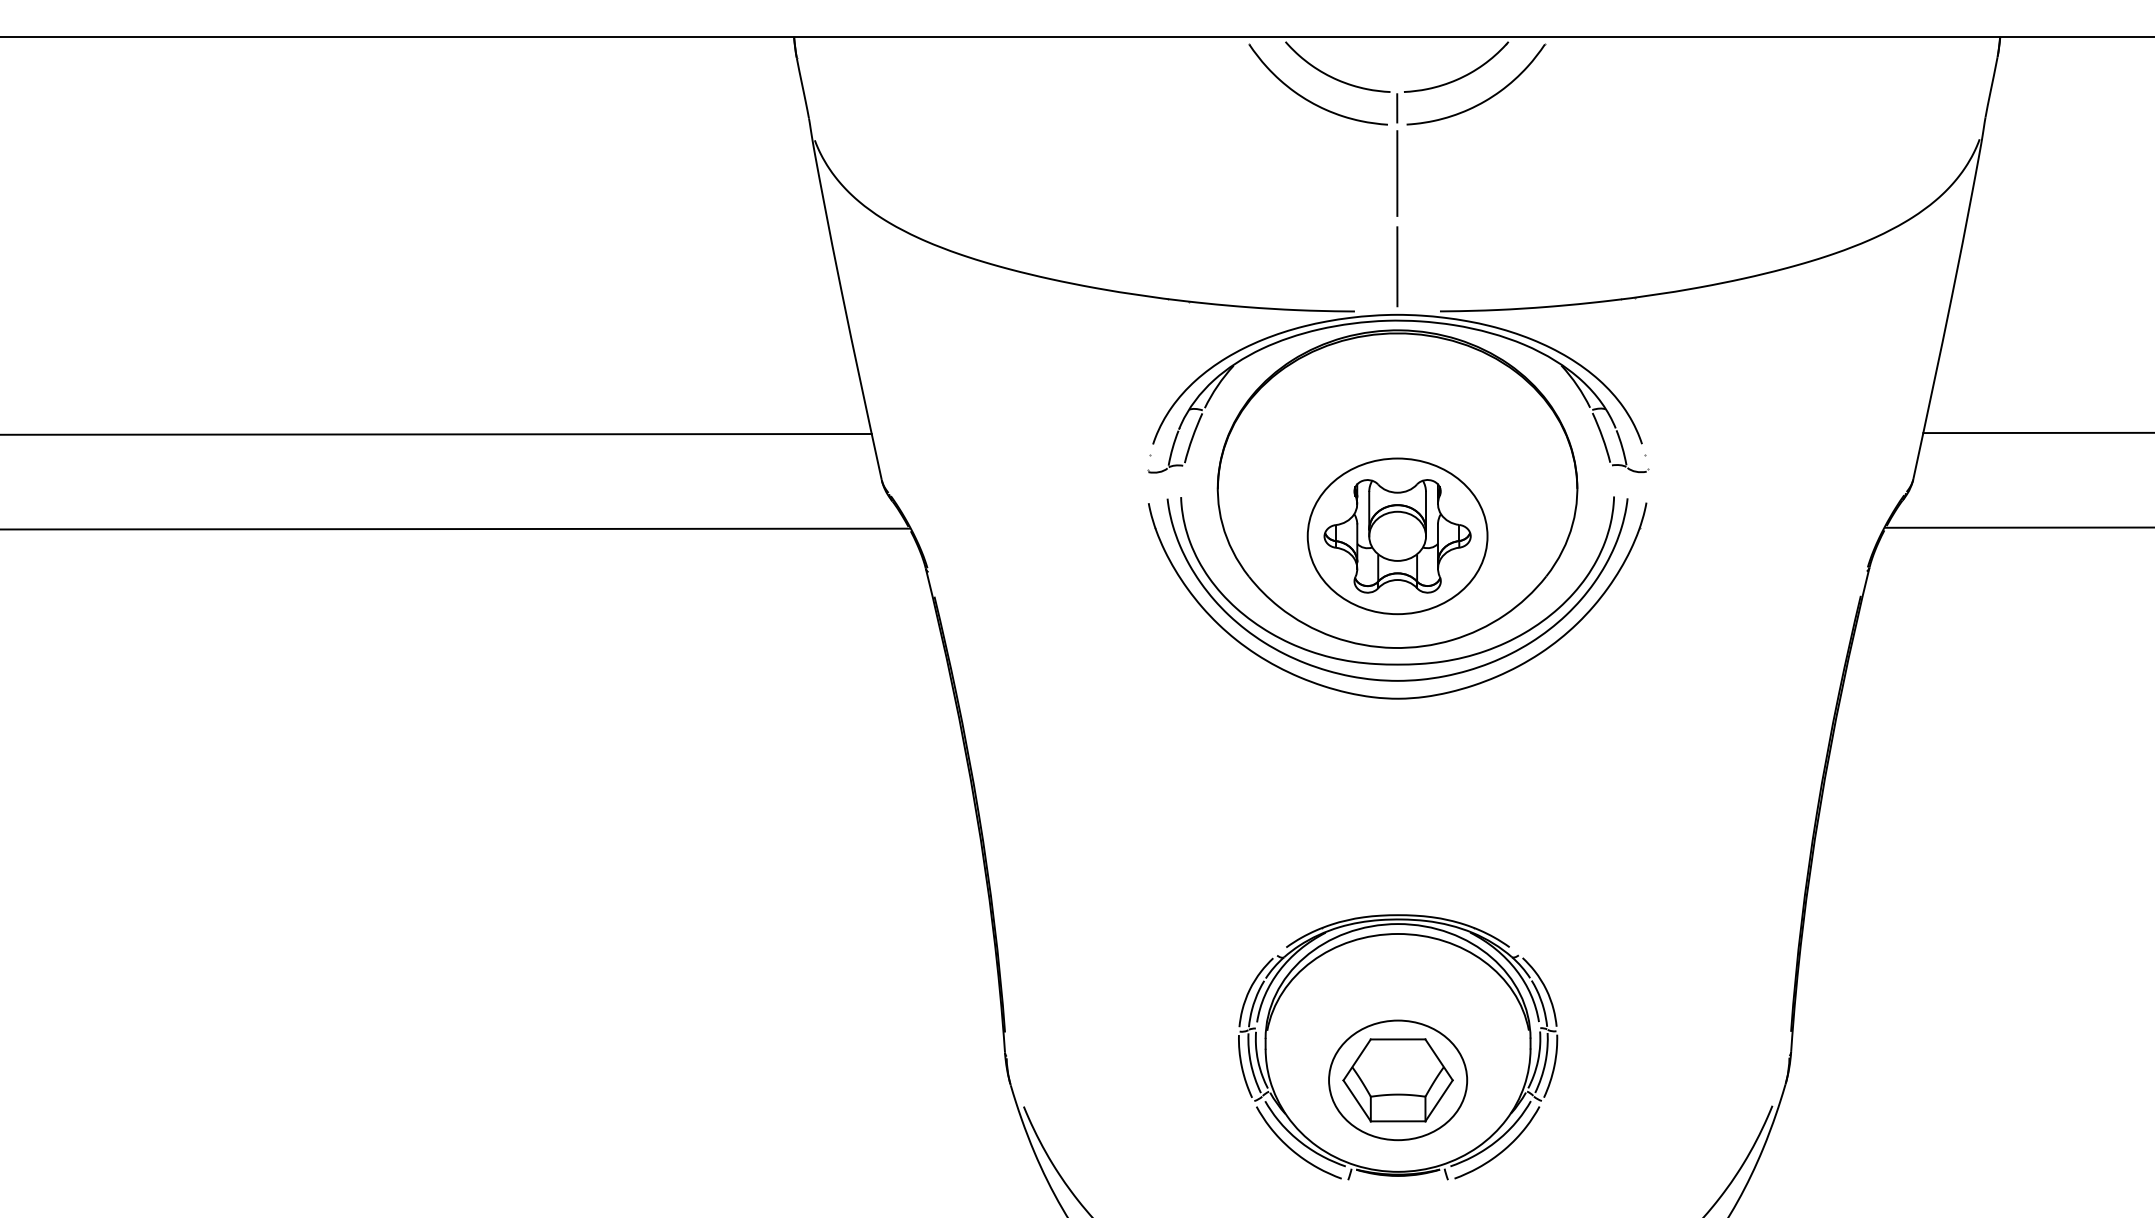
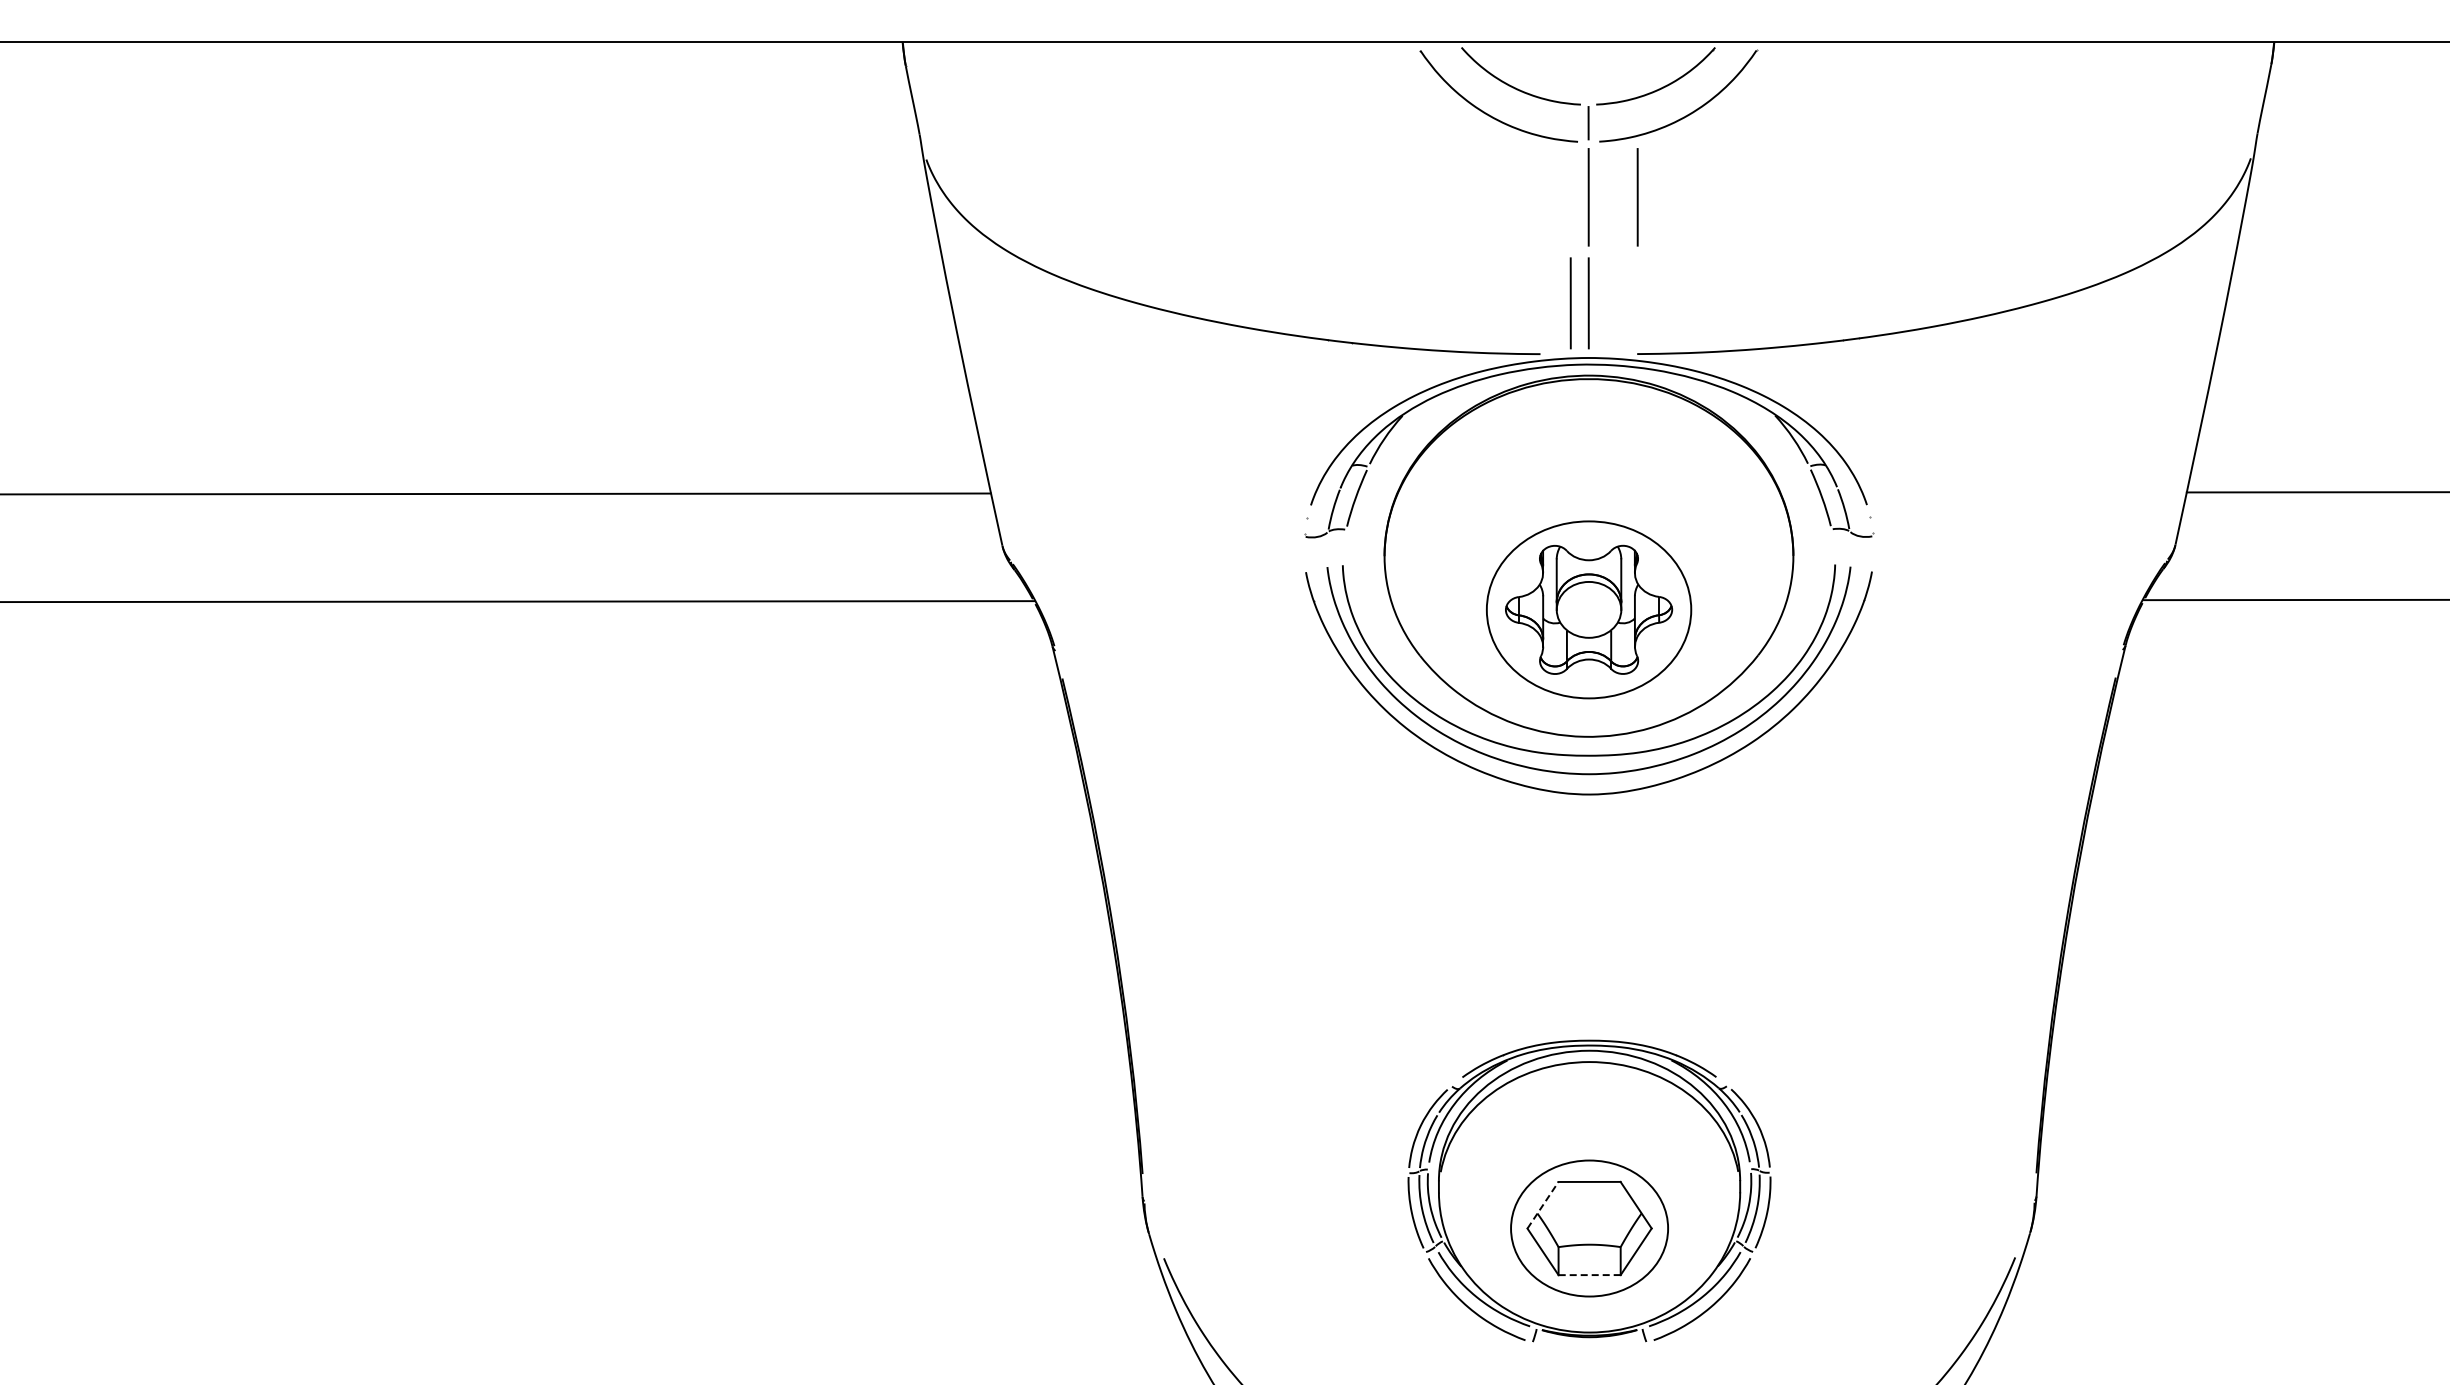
line: (1440, 173) -> (1637, 197), added
line: (1381, 266) -> (1570, 303), added
line: (1356, 1060) -> (1542, 1205), solid -> dashed
line: (1398, 1121) -> (1589, 1275), solid -> dashed

